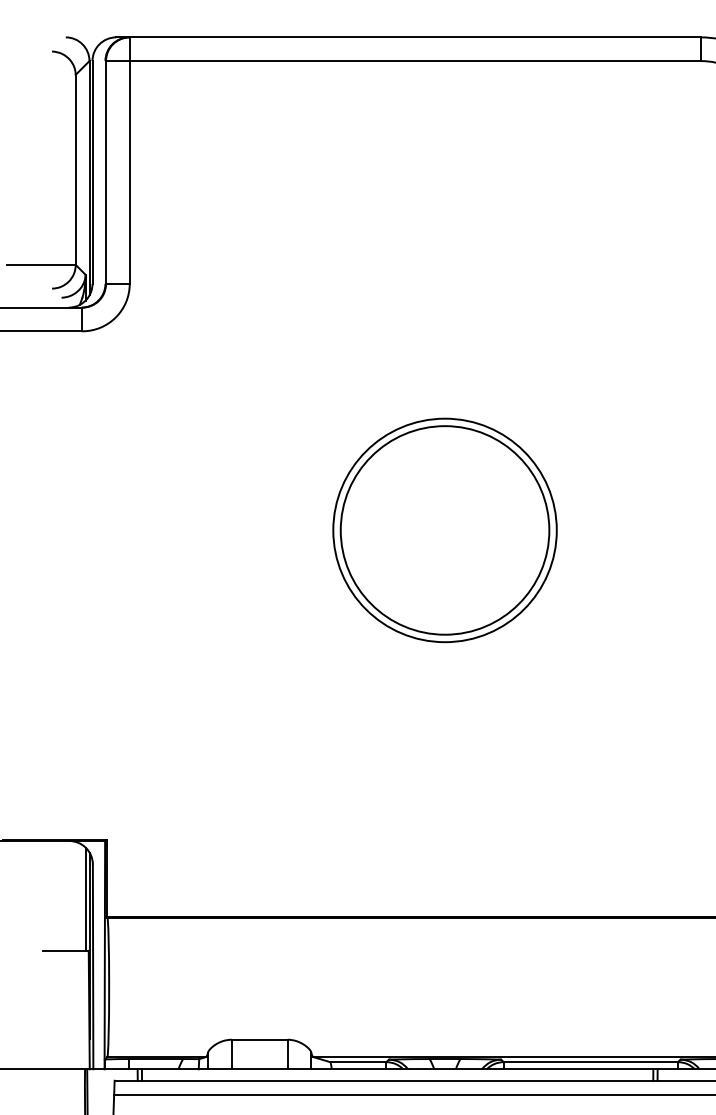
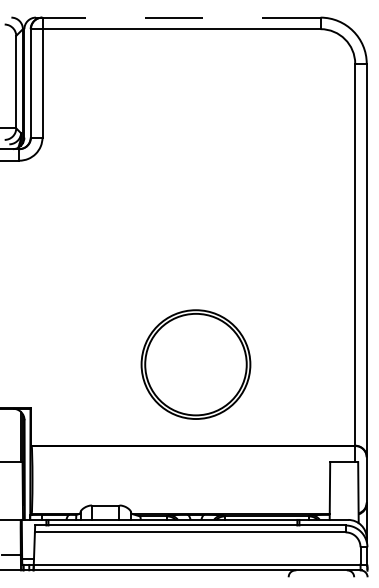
line: (415, 37) -> (181, 17), solid -> dashed
part: (444, 530) -> (195, 364), moved

